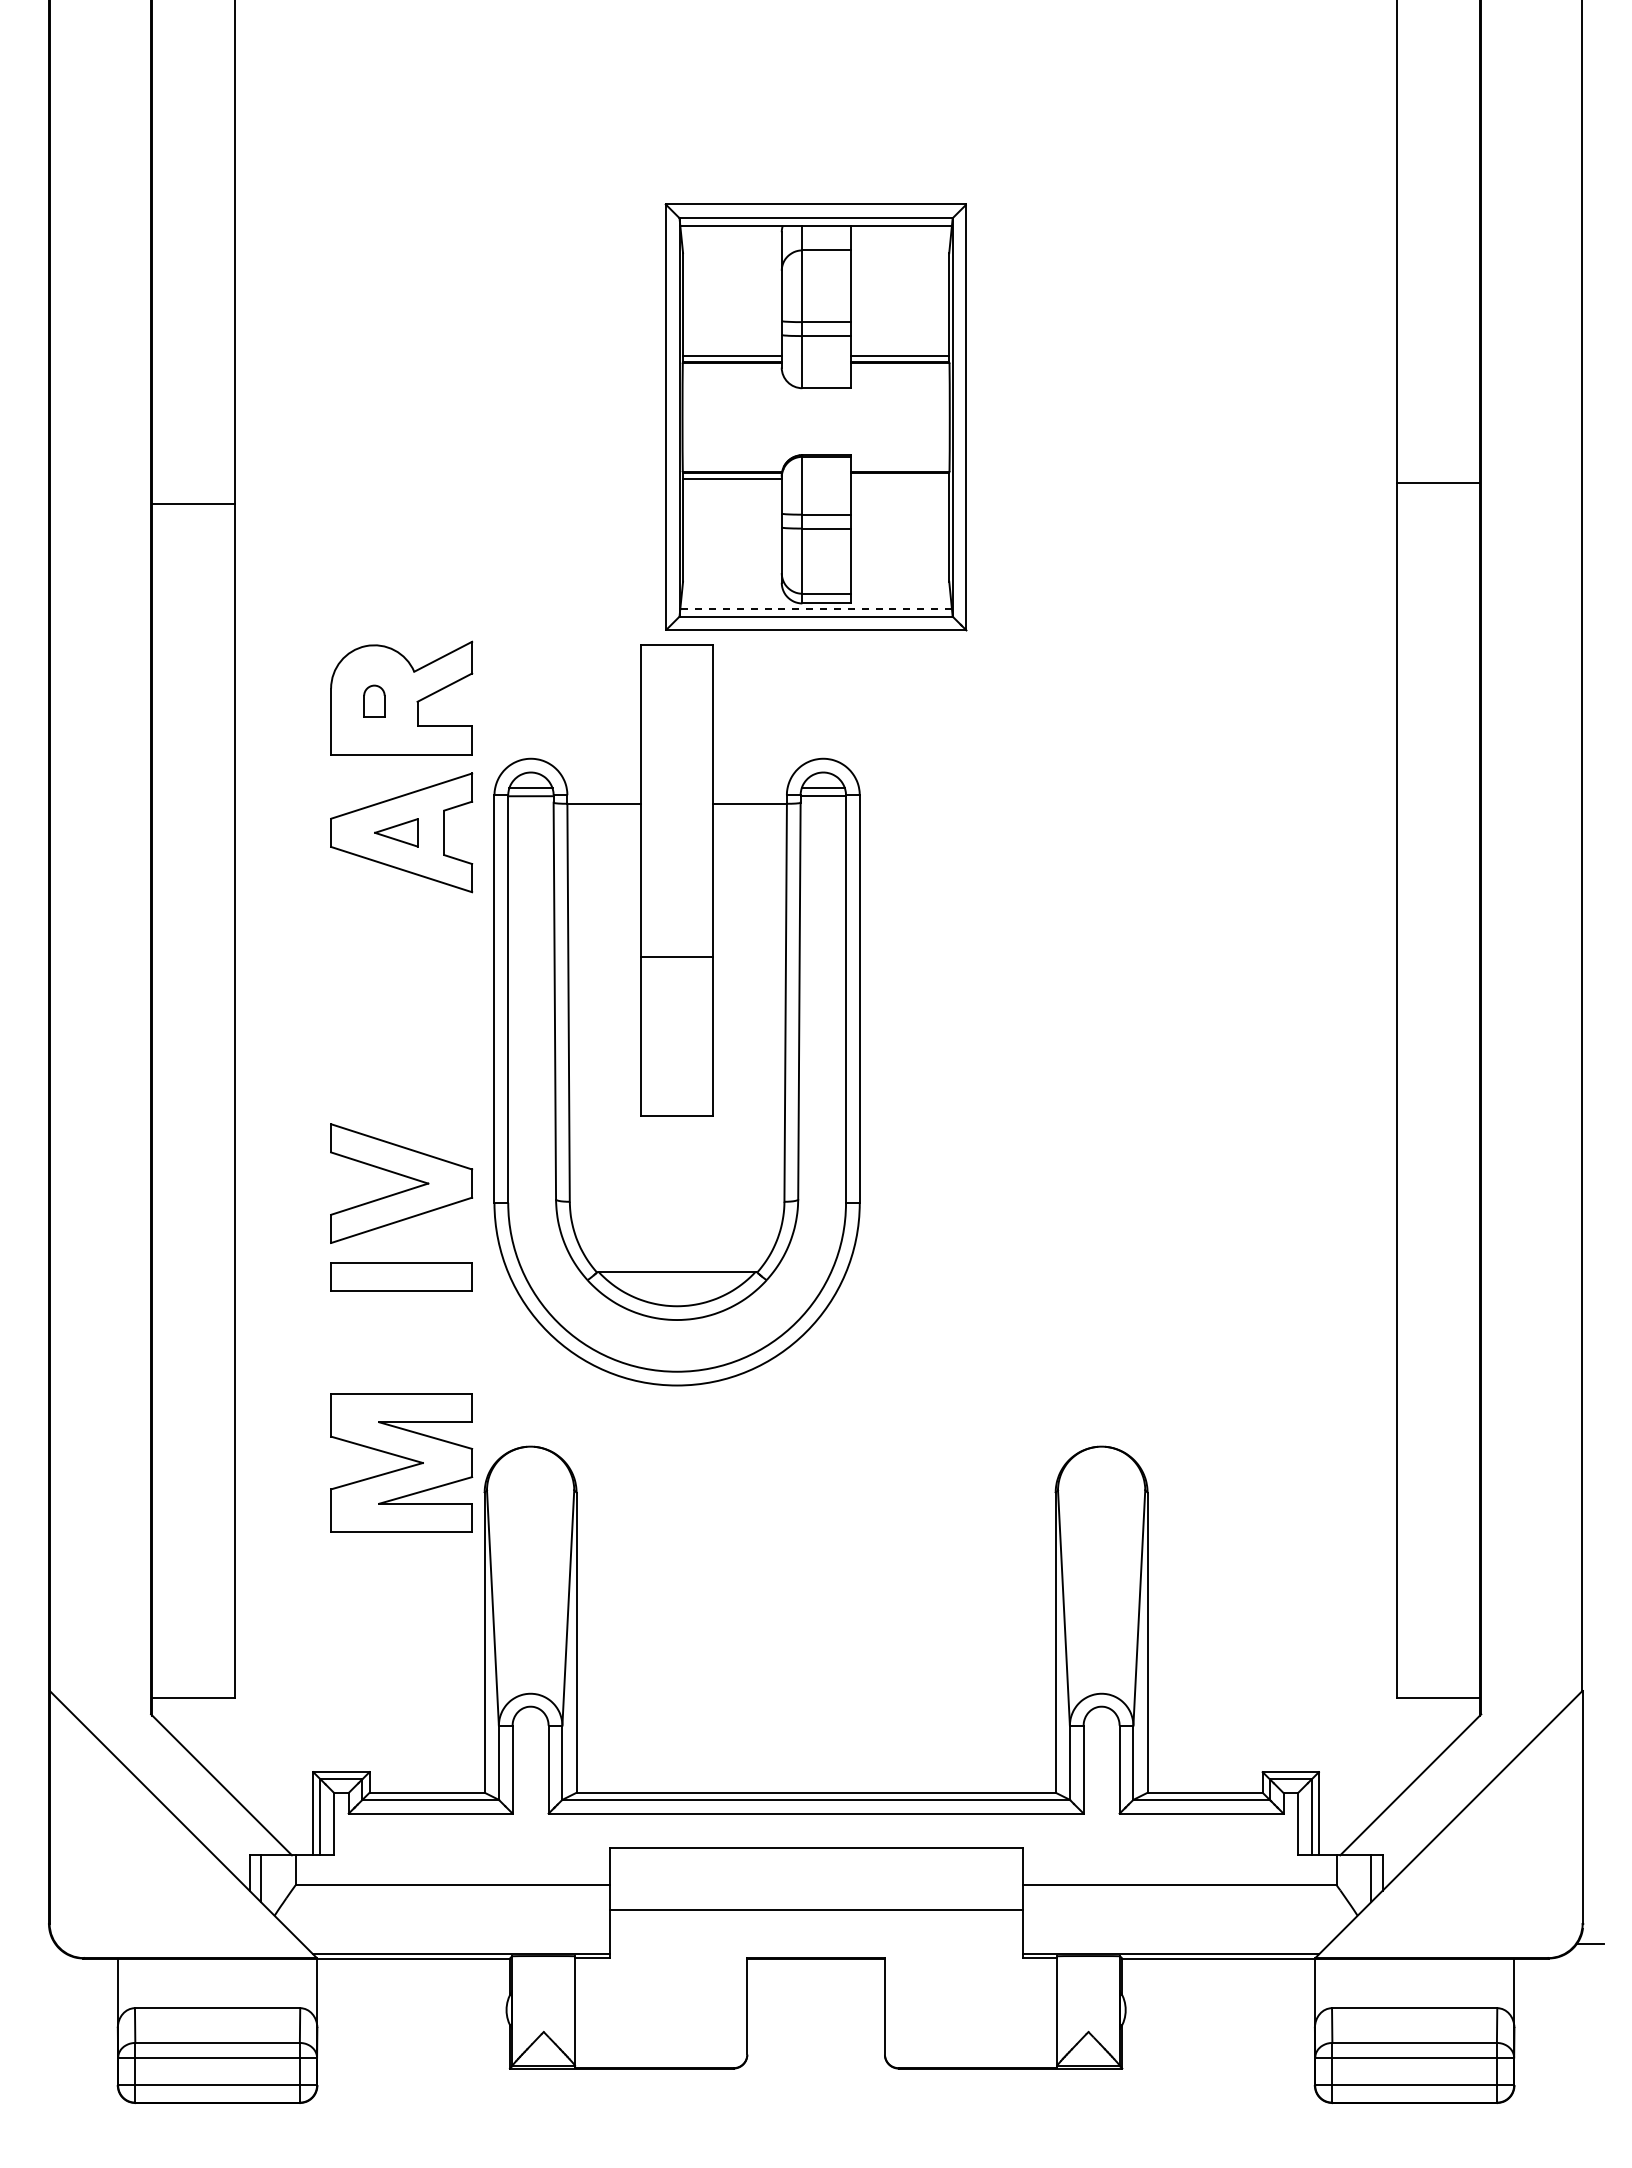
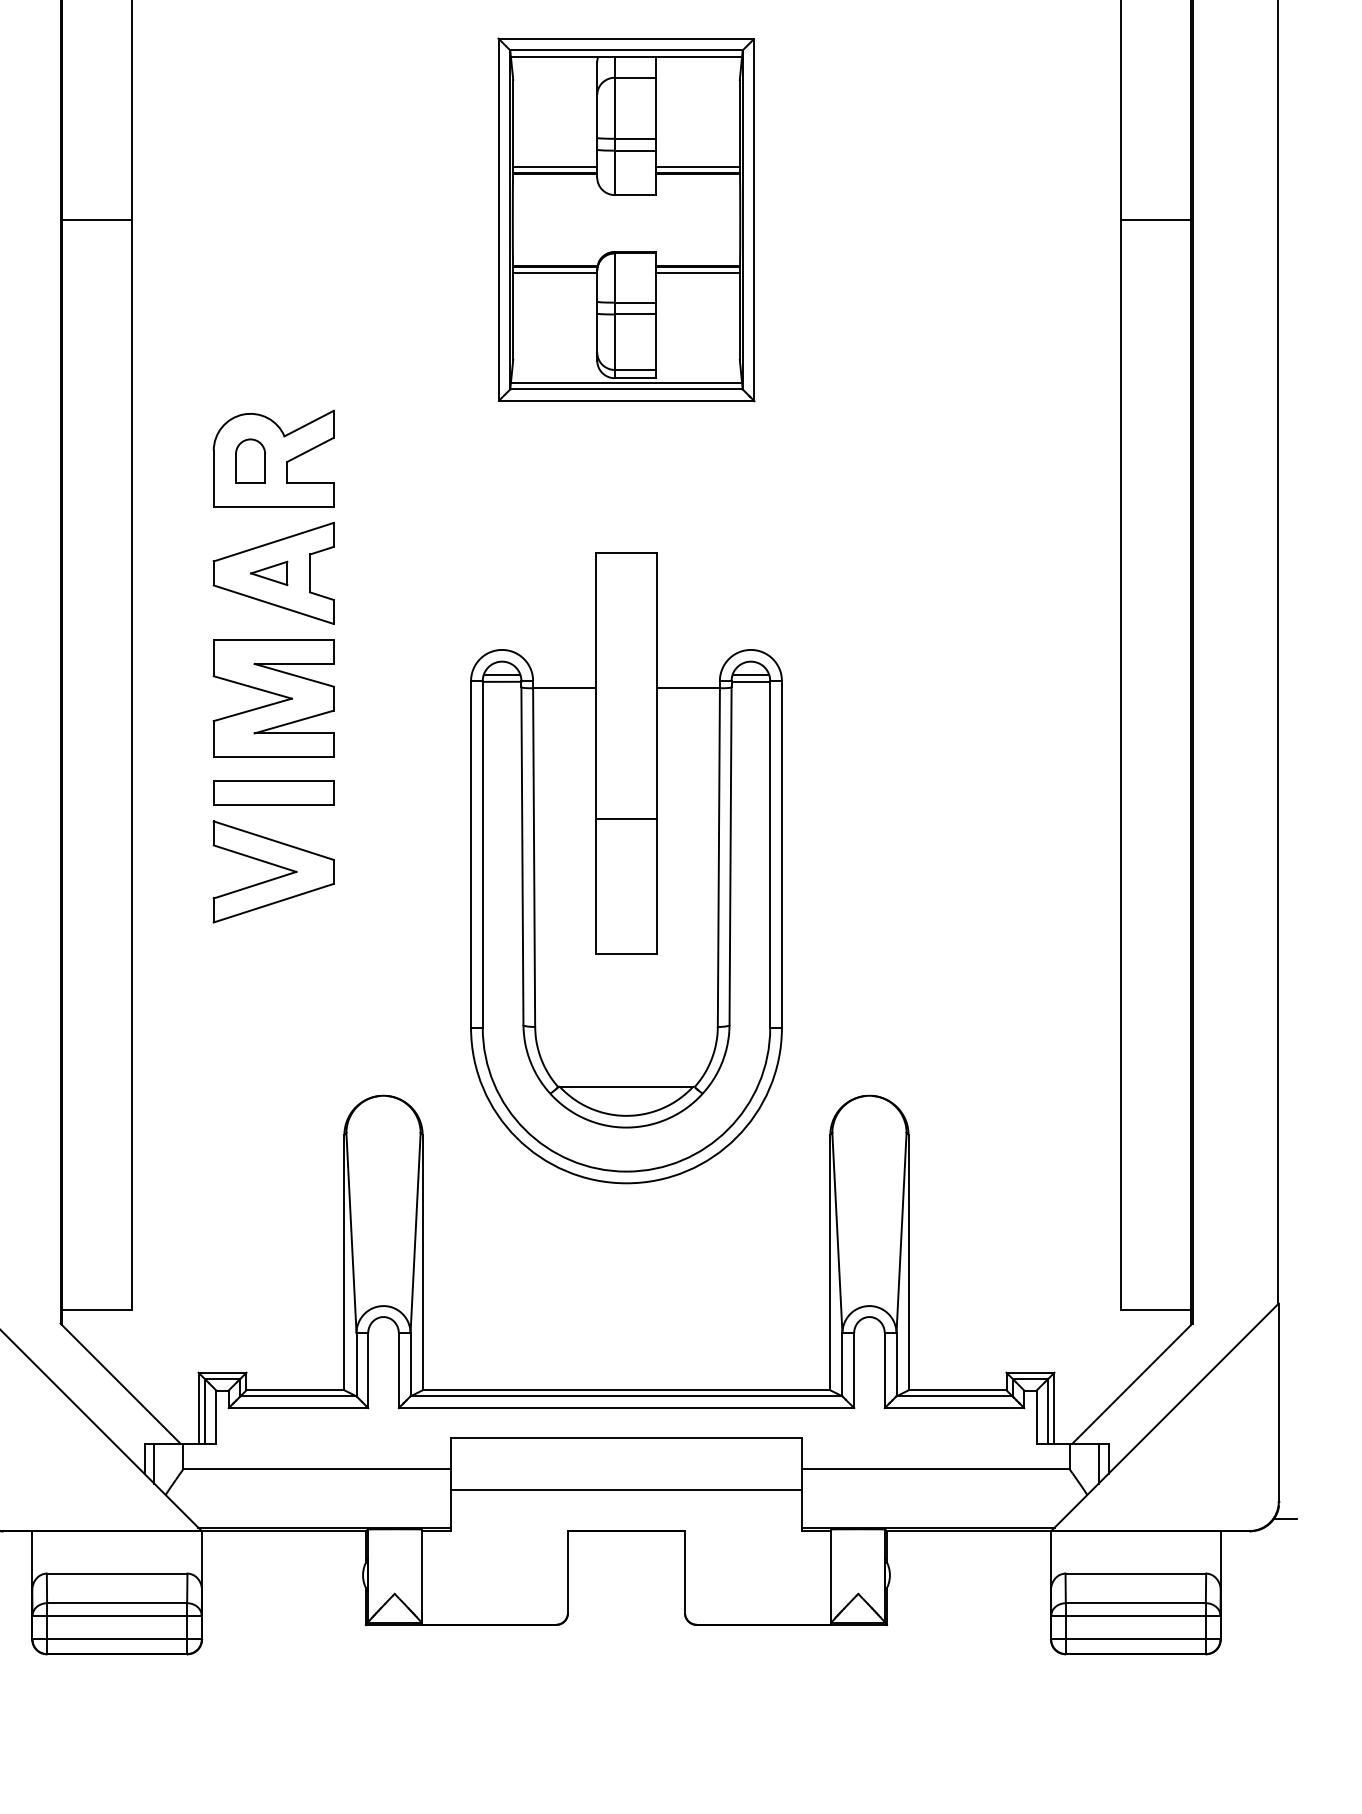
line: (899, 479) -> (697, 272), added
line: (1438, 483) -> (1156, 219), moved
line: (193, 504) -> (96, 219), moved
line: (816, 608) -> (626, 382), dashed -> solid
part: (374, 700) -> (250, 460), size x1.67
part: (676, 1015) -> (625, 868), moved
part: (401, 1276) -> (273, 792), moved
part: (401, 1462) -> (273, 698), moved

